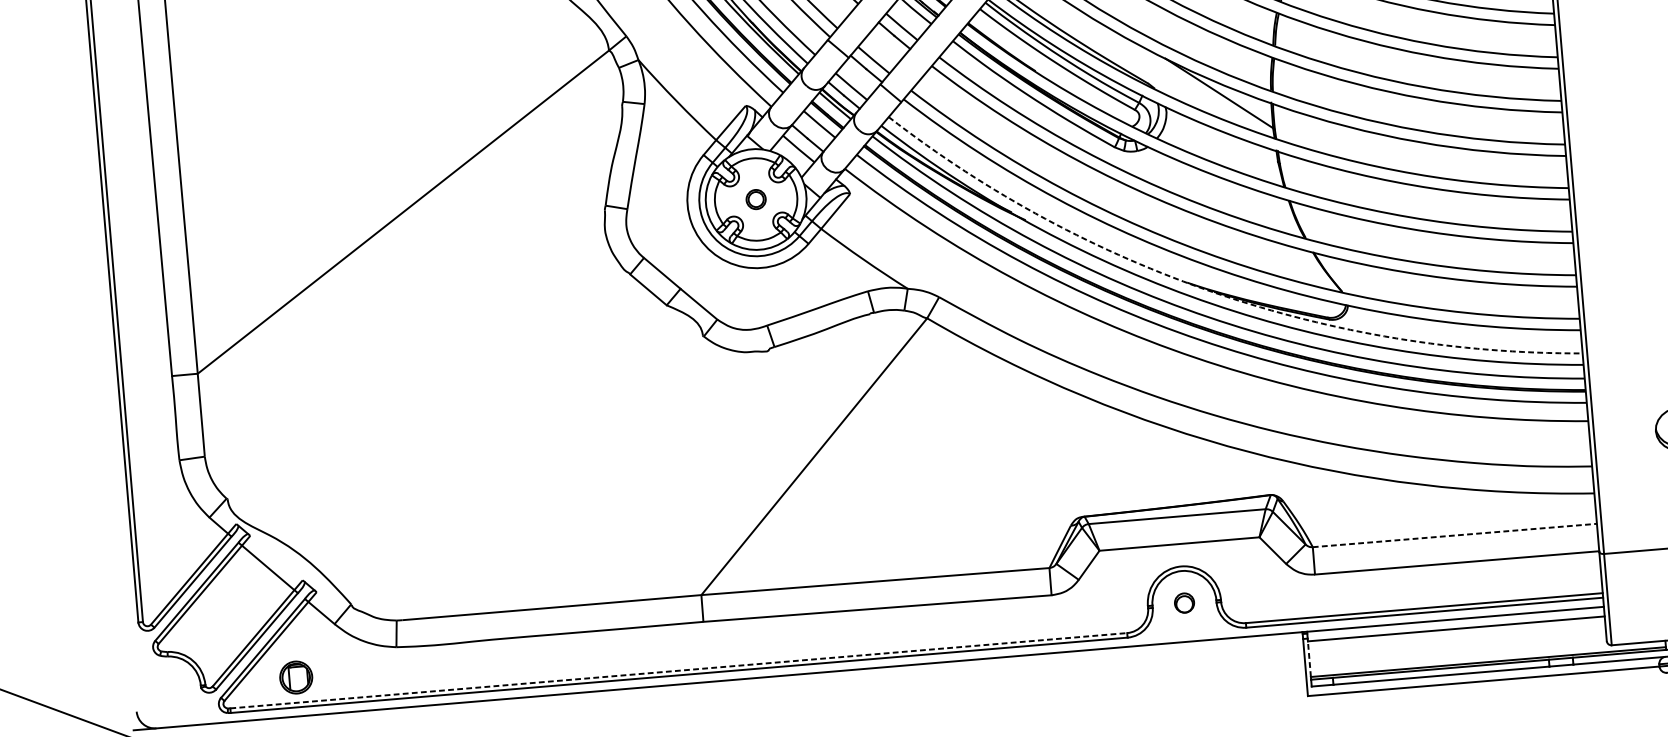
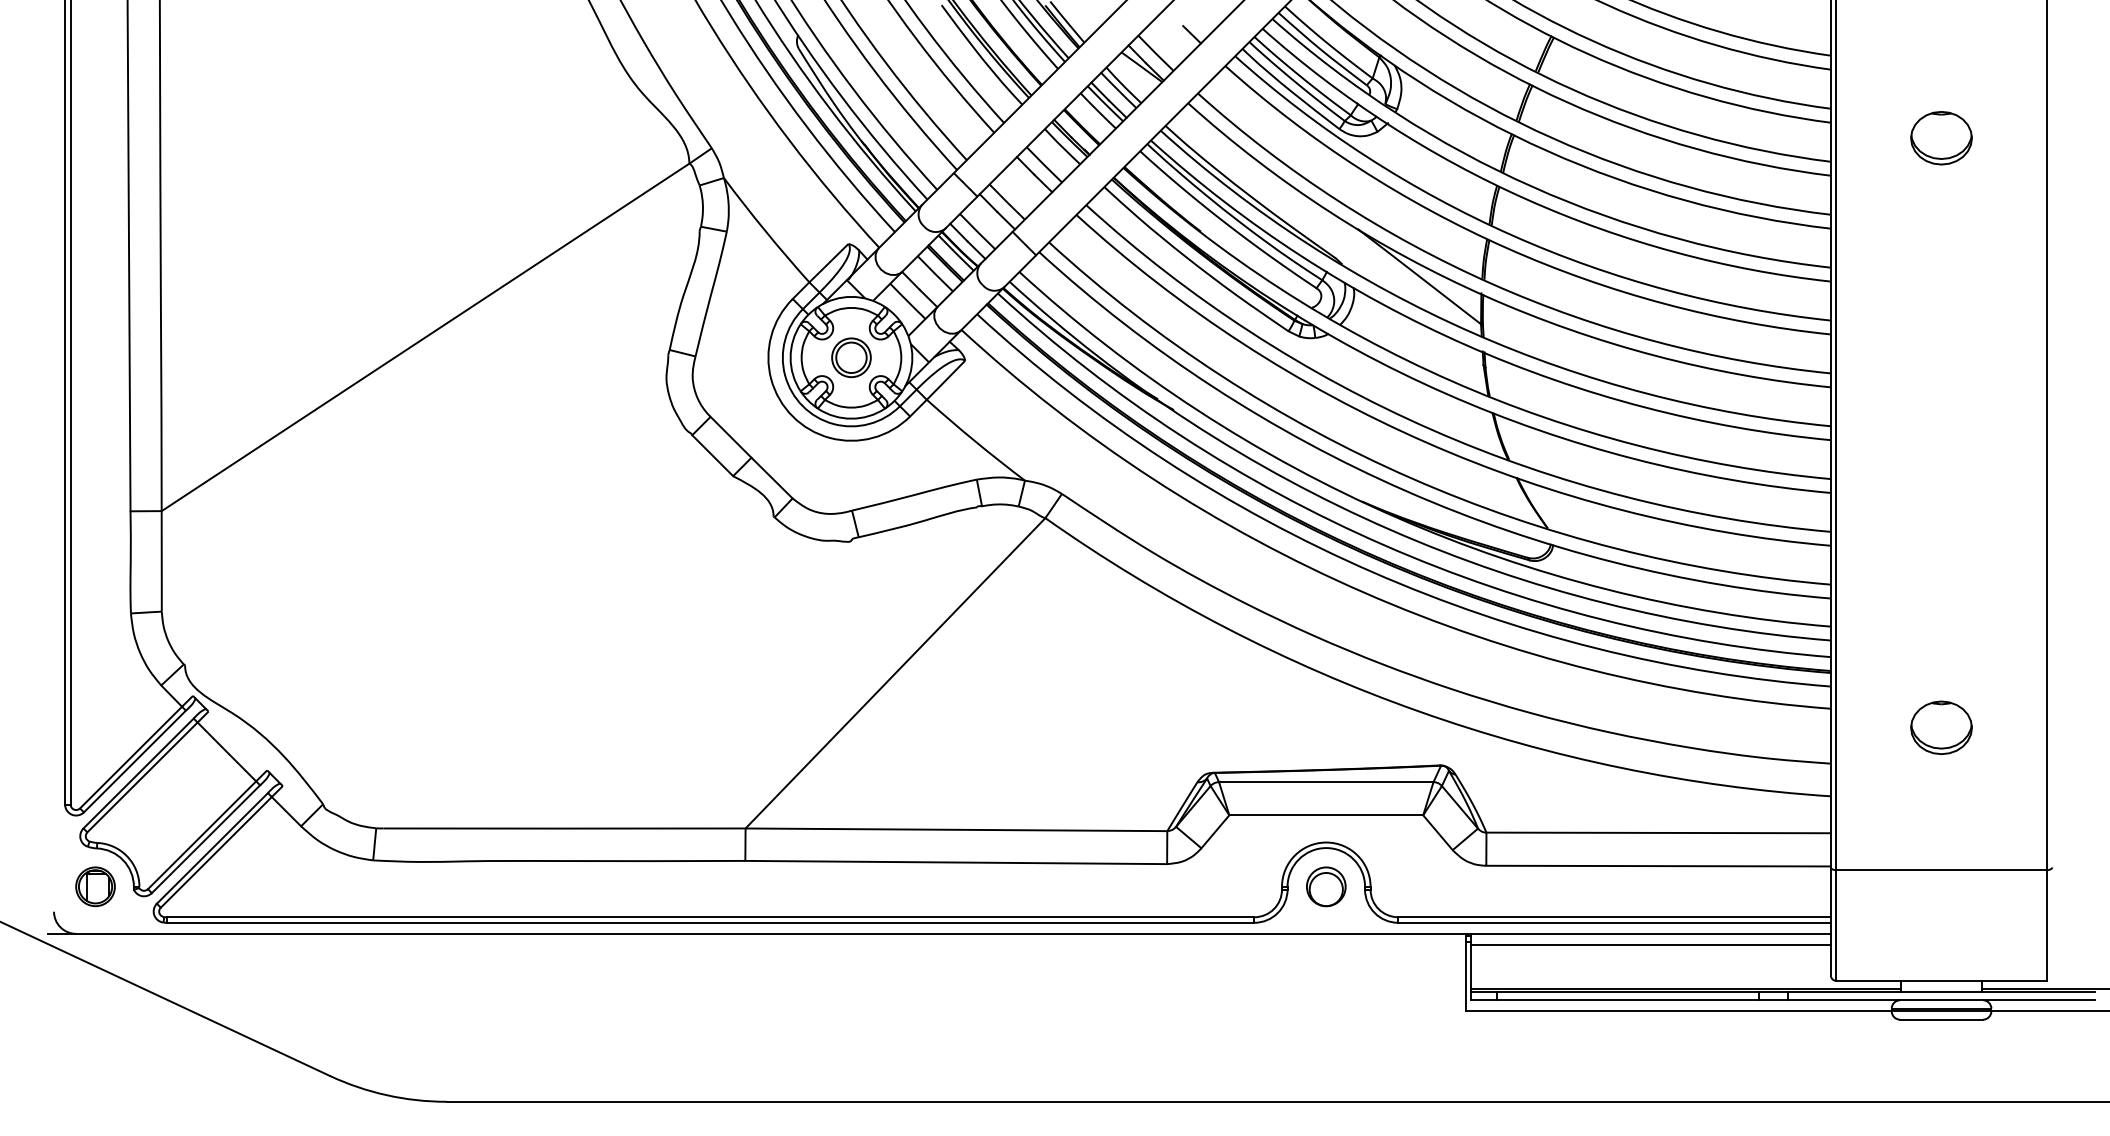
part: (756, 199) -> (851, 357), size x1.67
arc: (1215, 293) -> (1395, 517), dashed -> solid
line: (1455, 535) -> (1659, 832), dashed -> solid
part: (1184, 602) -> (1326, 886), size x1.67
line: (1309, 659) -> (1471, 967), dashed -> solid
line: (678, 670) -> (710, 917), dashed -> solid
part: (296, 677) -> (95, 886), moved

